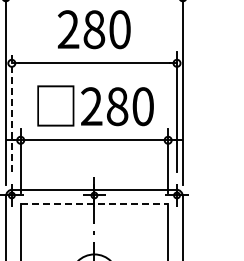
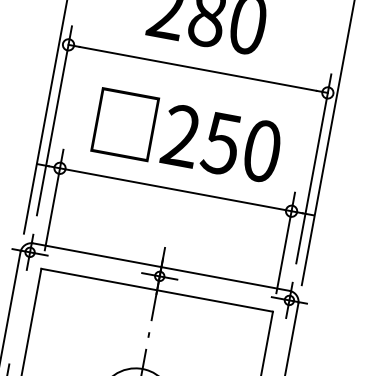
text: (117, 106) -> (221, 143), 280 -> 250
line: (11, 111) -> (53, 120), dashed -> solid
line: (94, 204) -> (157, 290), dashed -> solid

